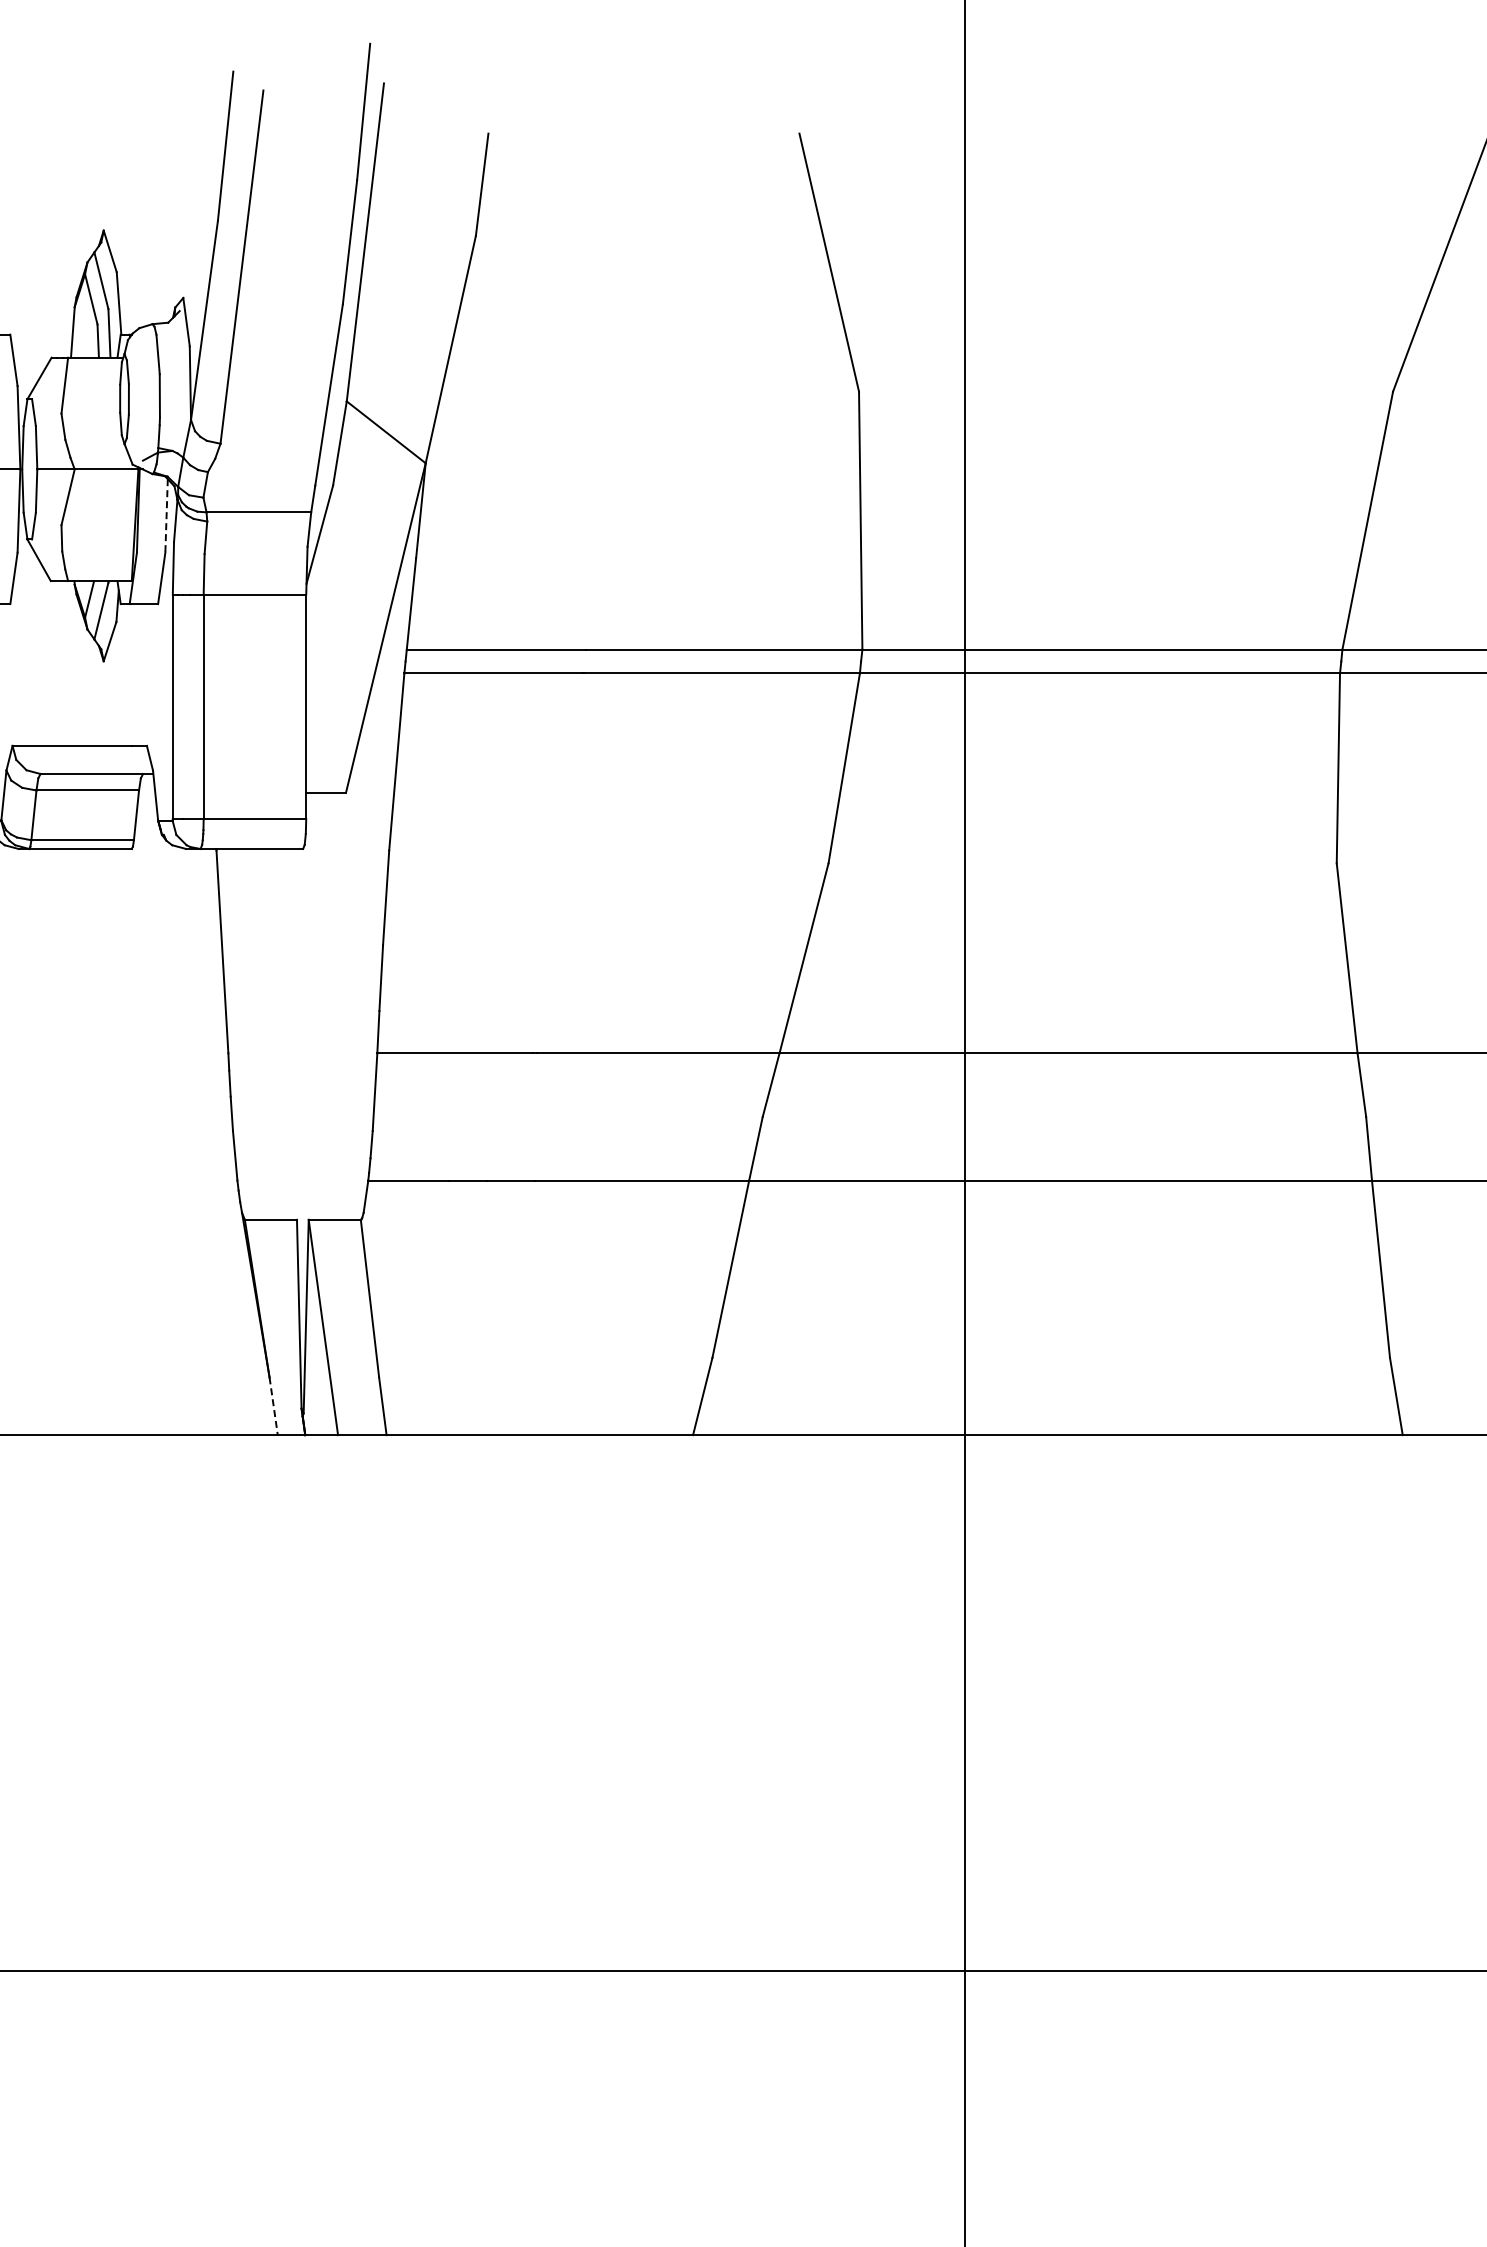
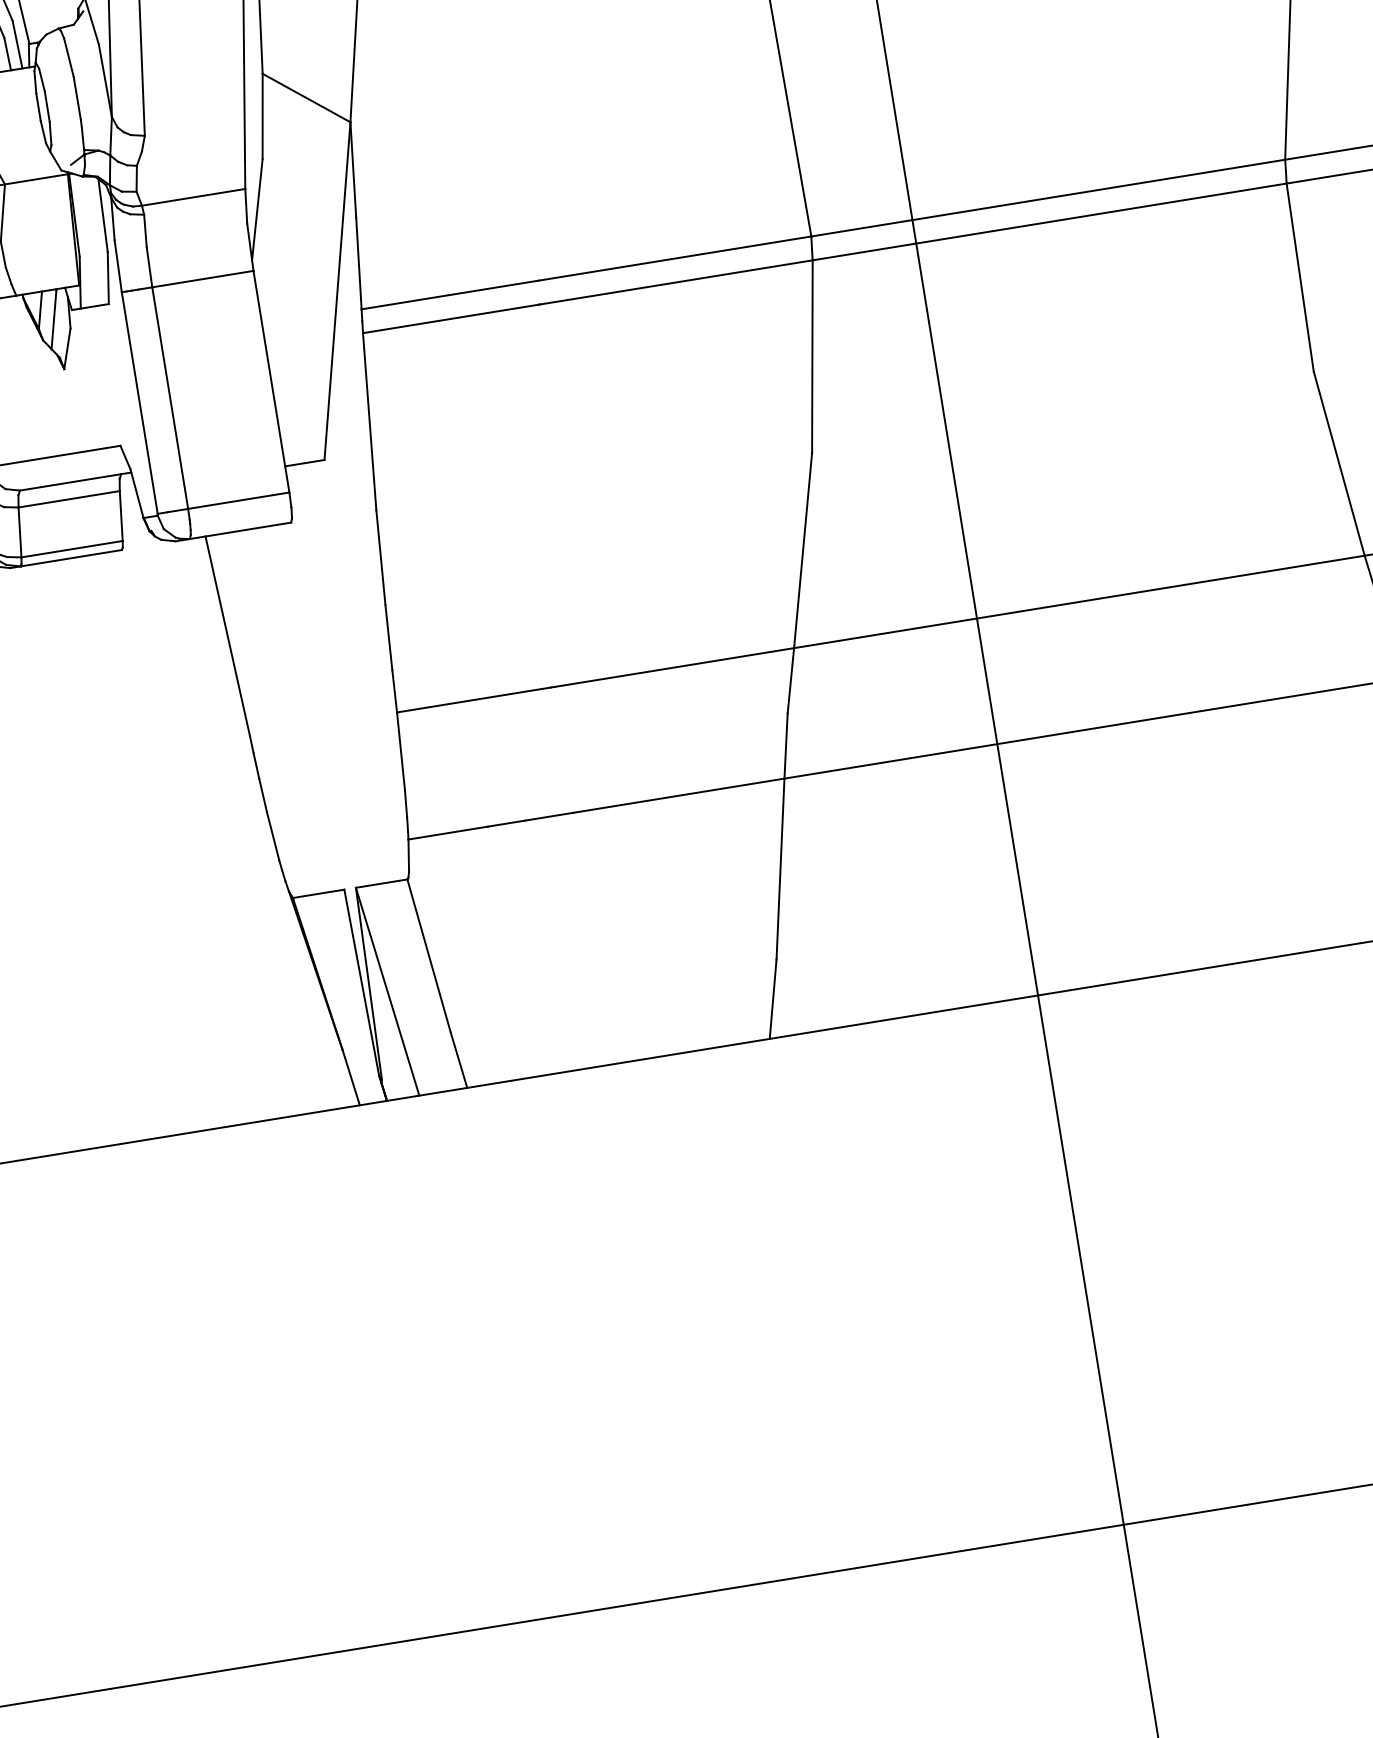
line: (166, 515) -> (102, 215), dashed -> solid
line: (273, 1406) -> (351, 1077), dashed -> solid

